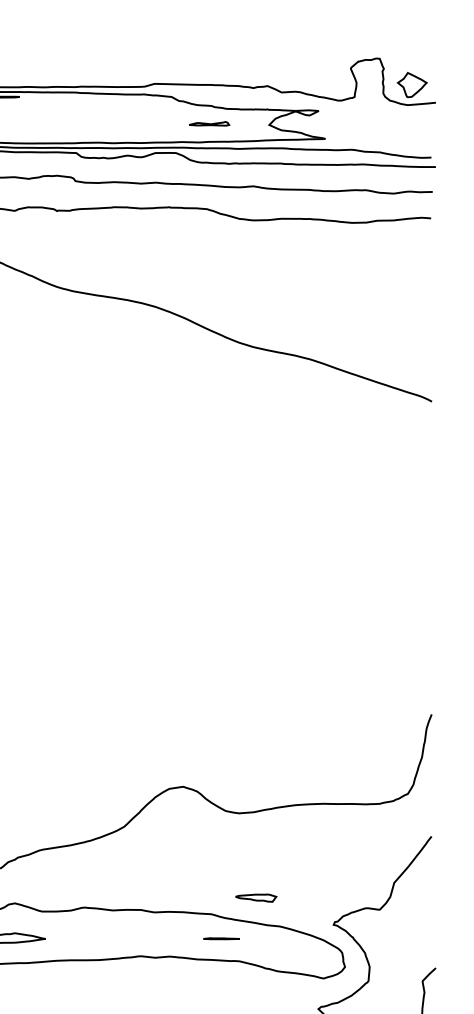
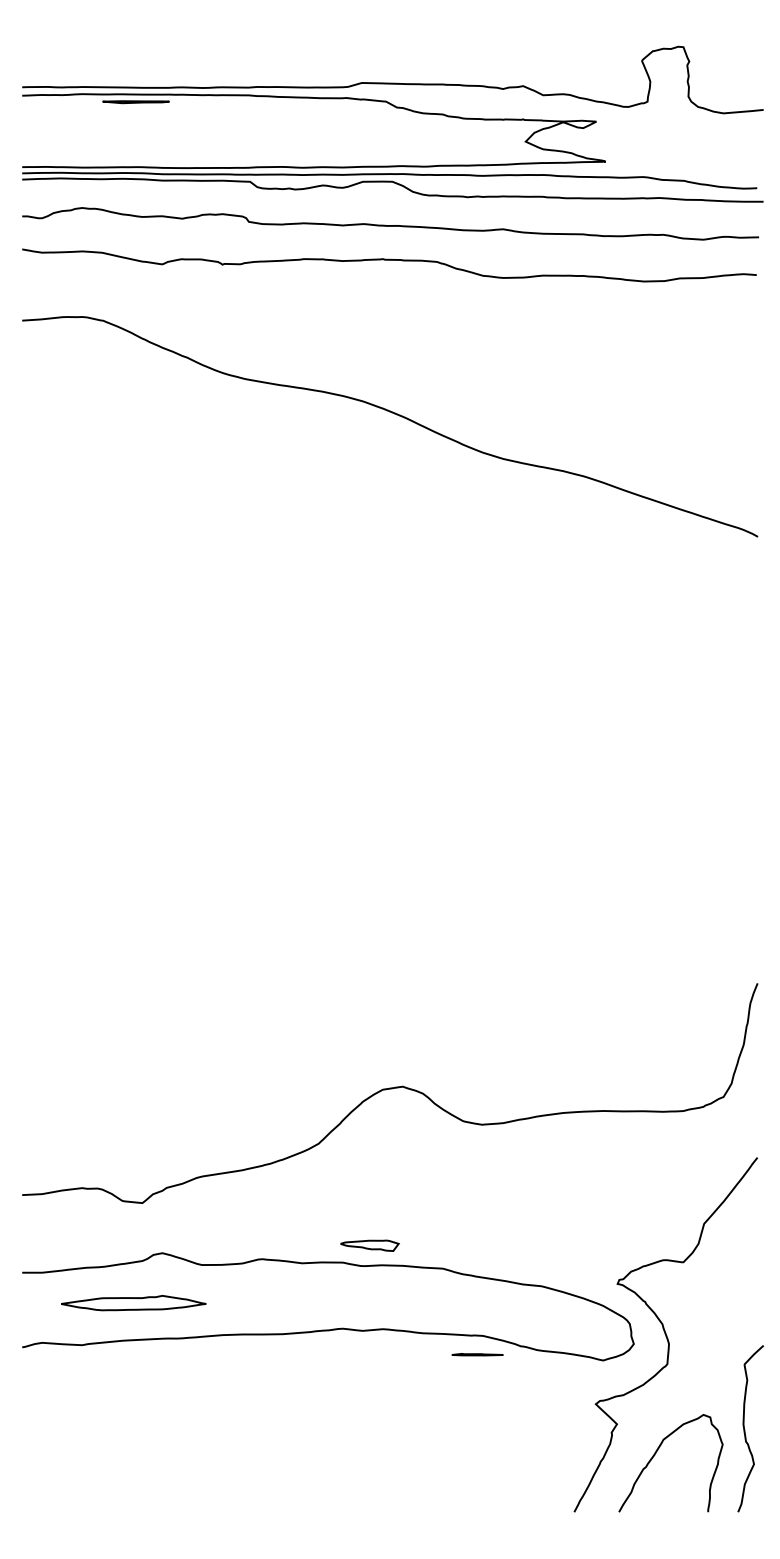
part: (412, 84) -> (729, 84), removed
part: (209, 123) -> (440, 139), removed
part: (255, 897) -> (369, 1245), moved
line: (221, 938) -> (477, 1354), moved

